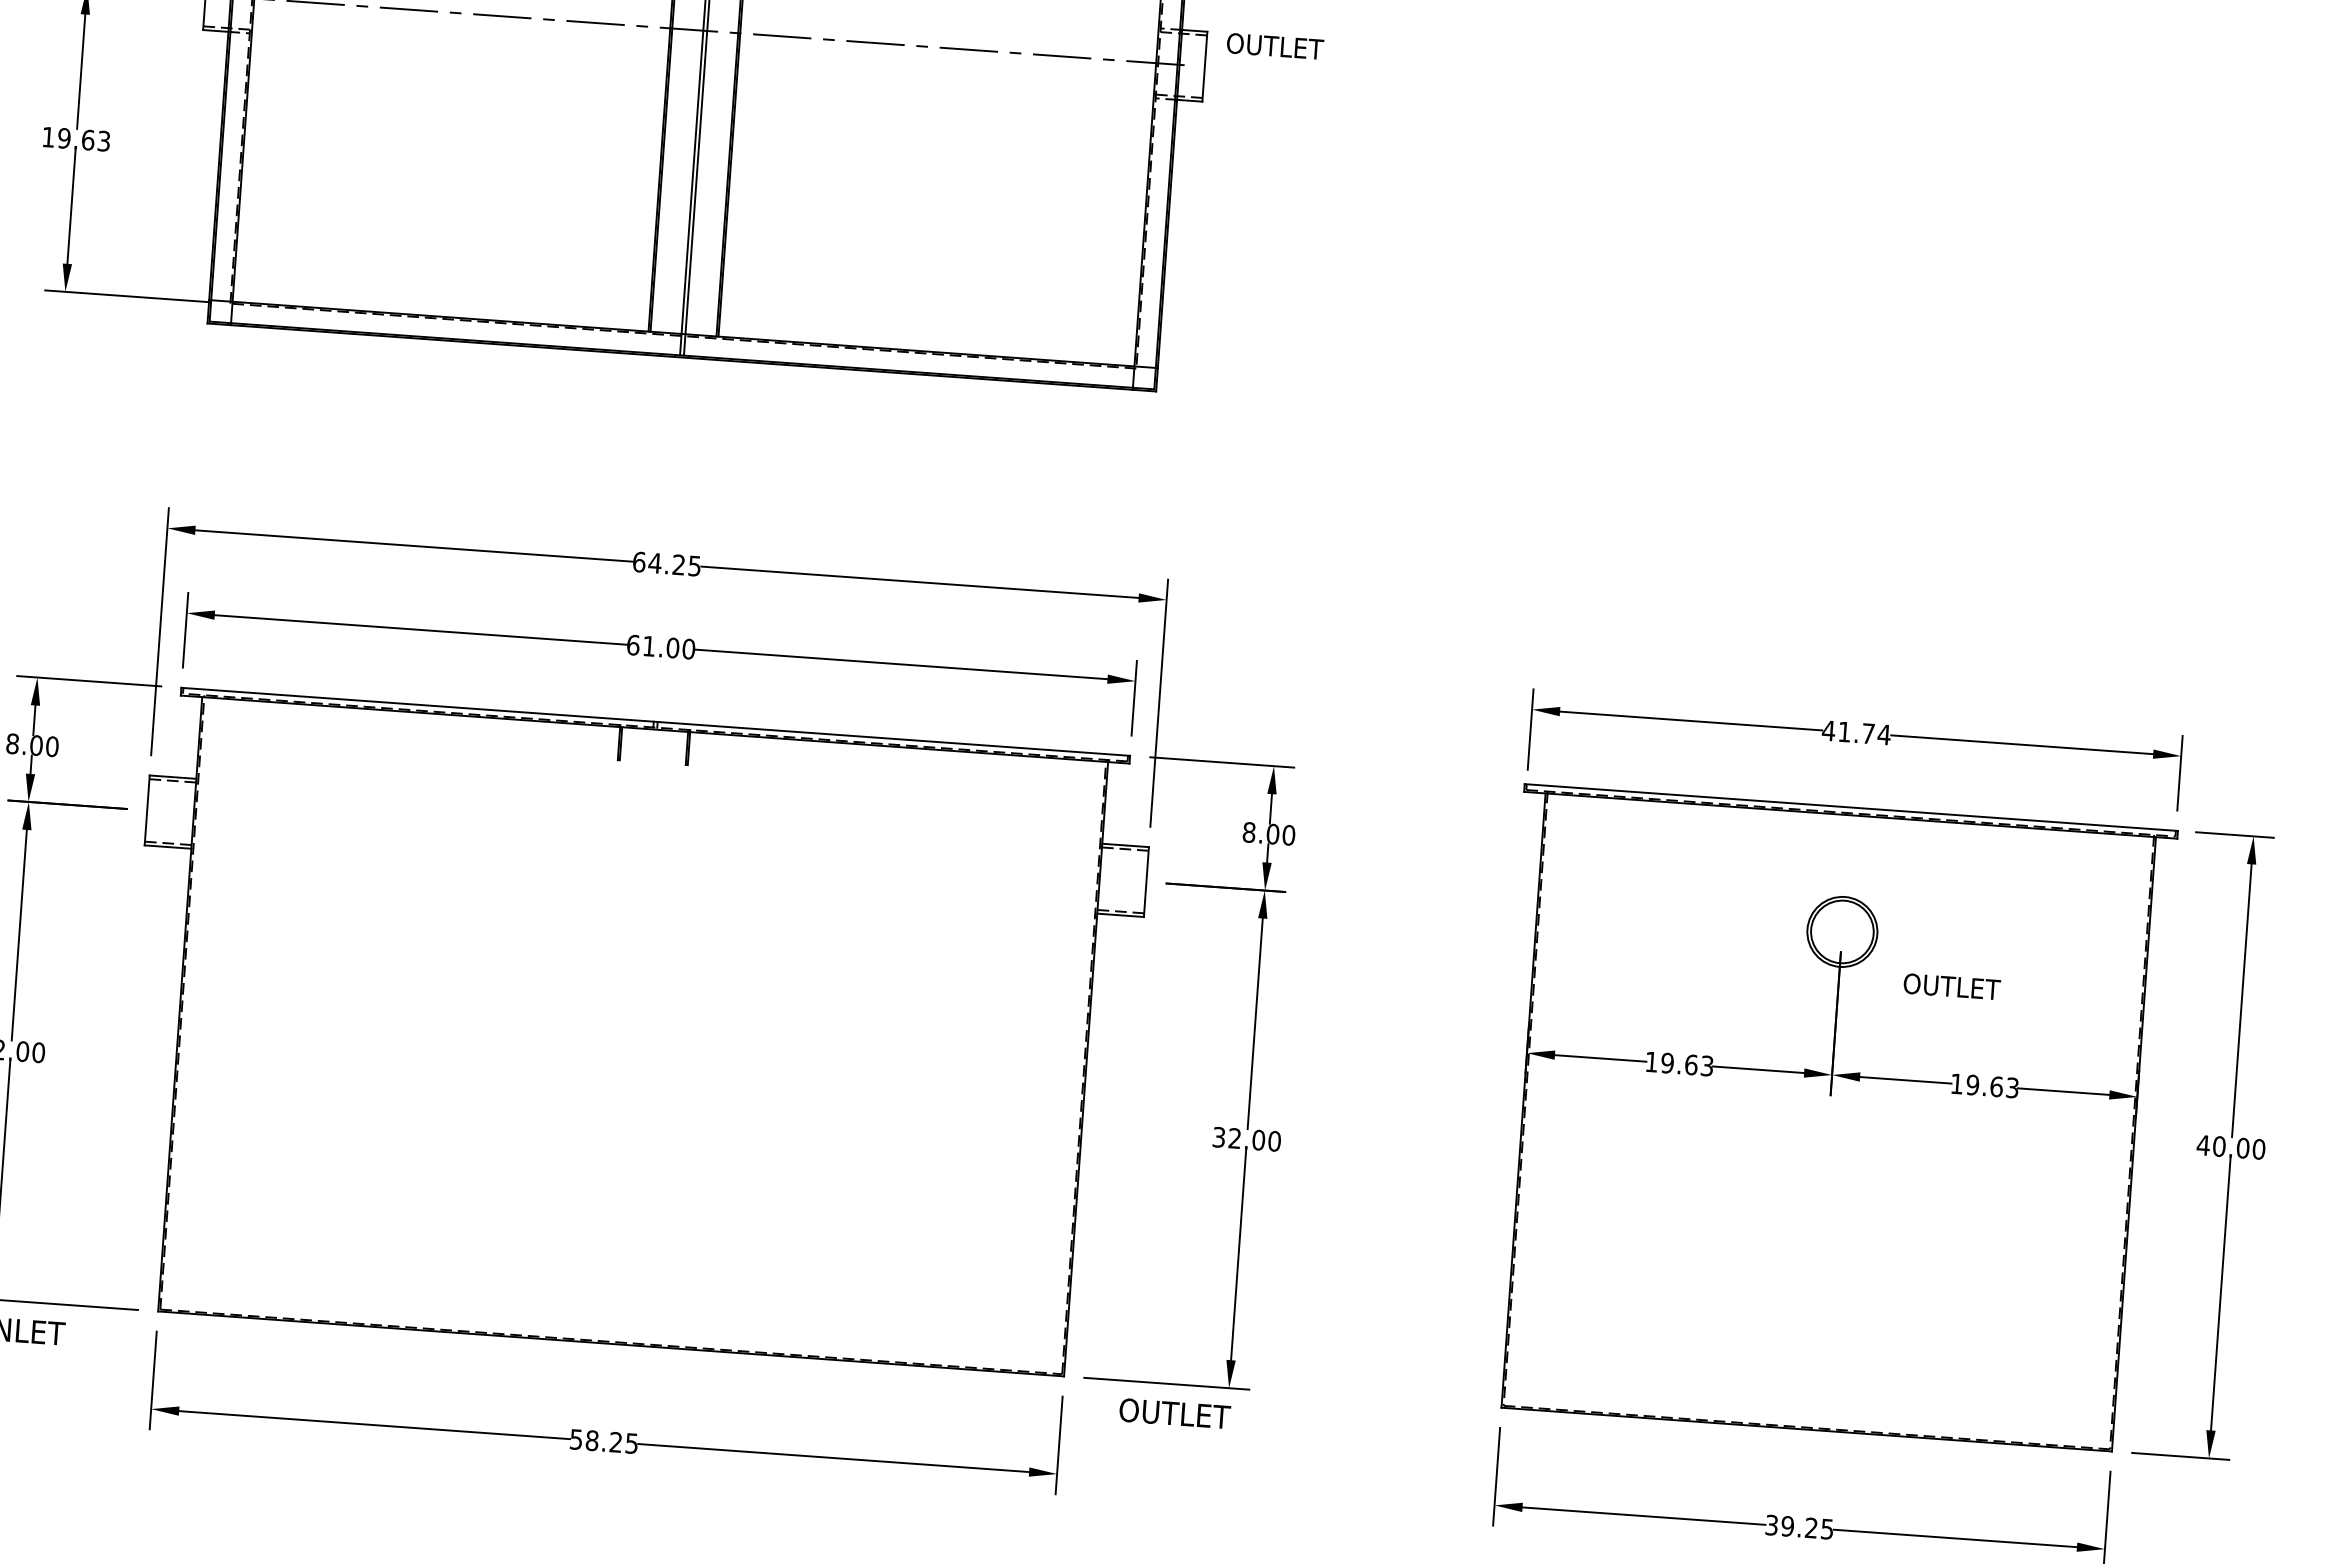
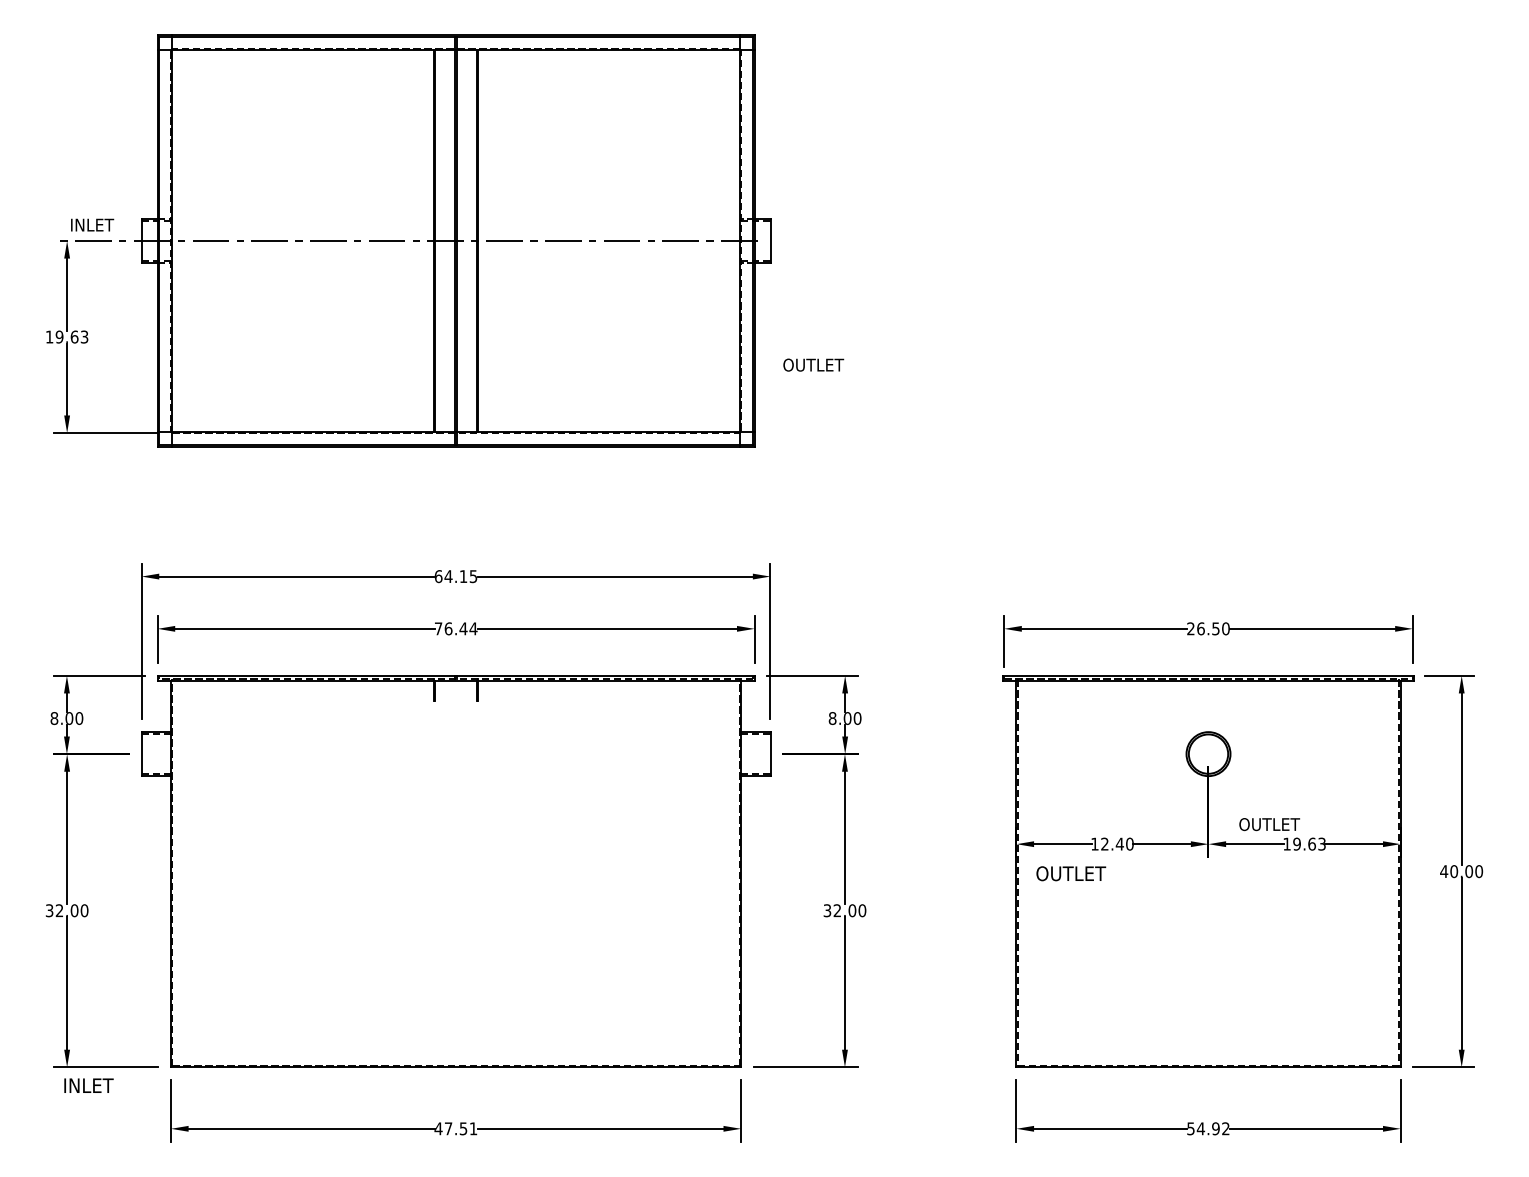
text: (1275, 45) -> (813, 364), moved
text: (678, 564) -> (463, 576), 64.25 -> 64.15
text: (660, 646) -> (455, 628), 61.00 -> 76.44
text: (1855, 732) -> (1207, 628), 41.74 -> 26.50
text: (1951, 986) -> (1269, 824), moved
text: (1687, 1063) -> (1117, 843), 19.63 -> 12.40
text: (1175, 1413) -> (1071, 873), moved
text: (603, 1441) -> (455, 1128), 58.25 -> 47.51
text: (1799, 1526) -> (1208, 1128), 39.25 -> 54.92

